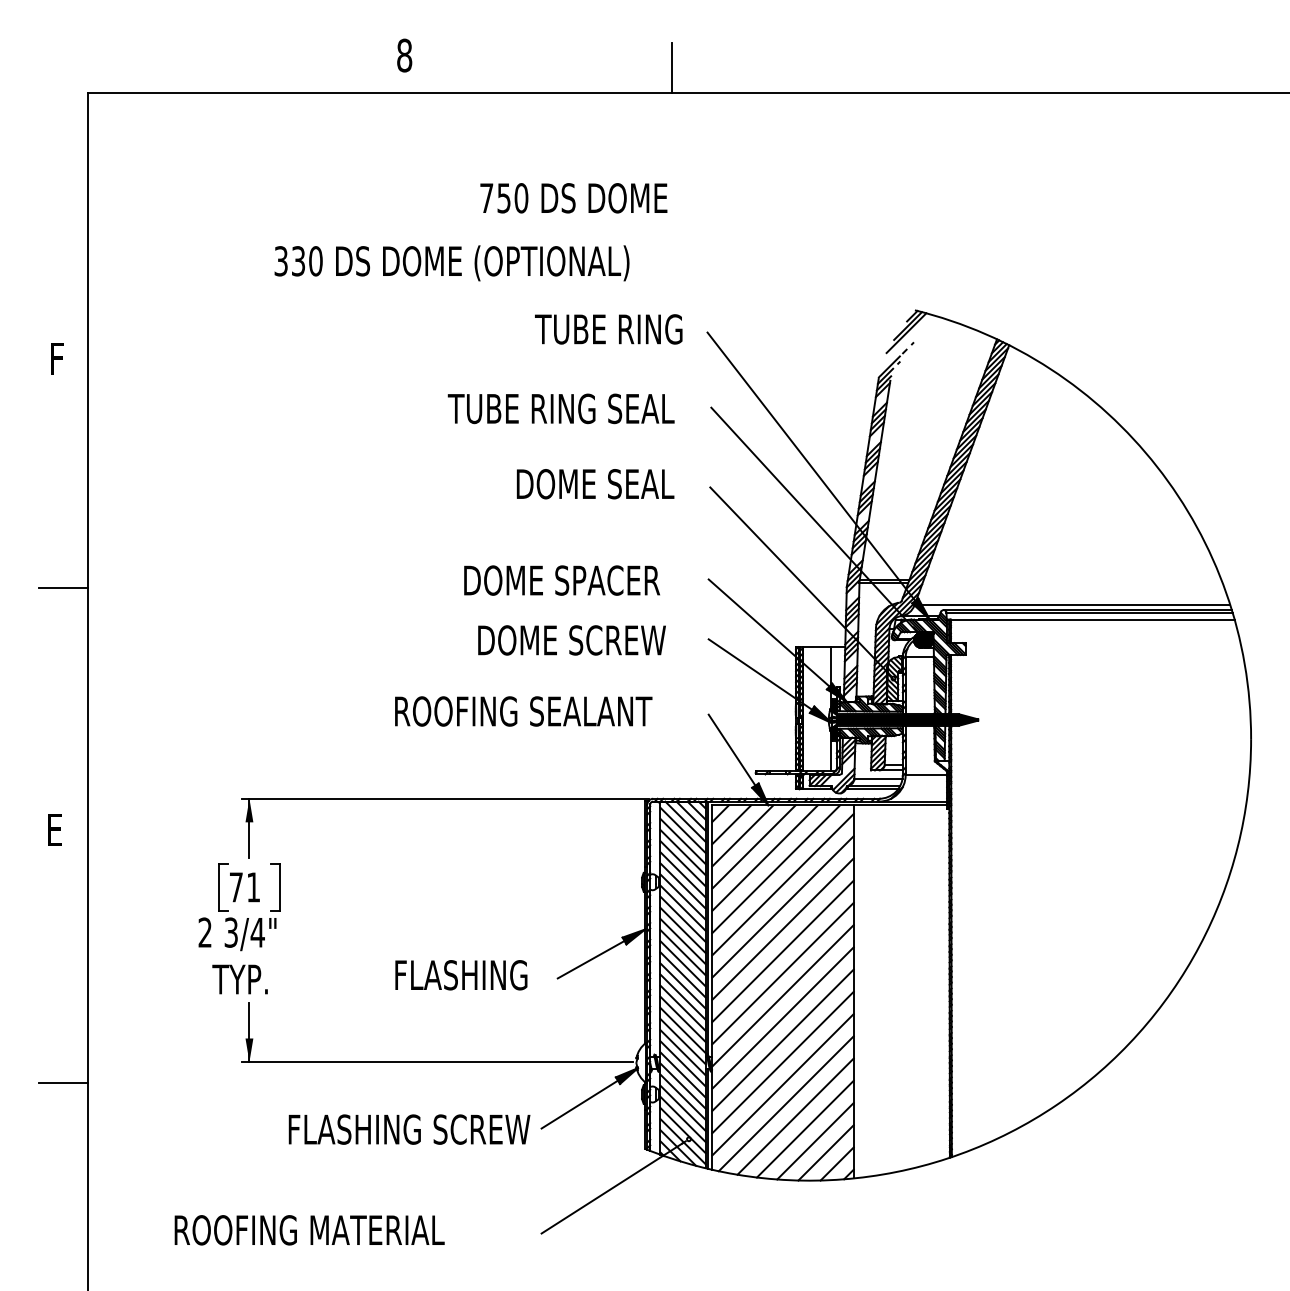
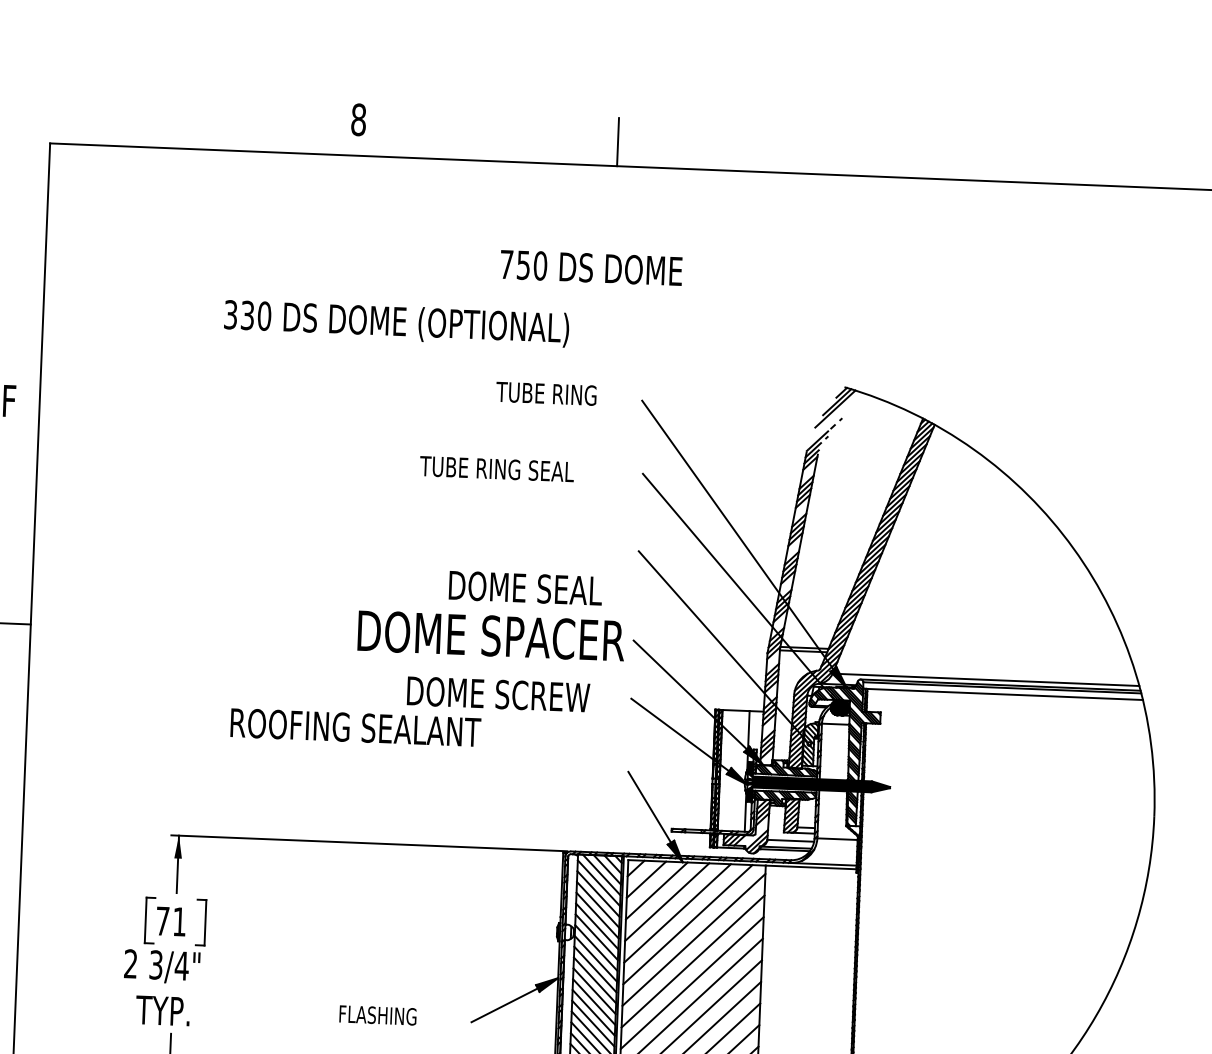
part: (573, 198) -> (591, 268), moved
part: (608, 329) -> (546, 393), size x0.7
part: (560, 408) -> (496, 468), size x0.7
part: (595, 484) -> (525, 588), moved
part: (561, 580) -> (490, 635), size x1.4
part: (523, 711) -> (355, 727), moved
part: (461, 975) -> (378, 1015), size x0.6

